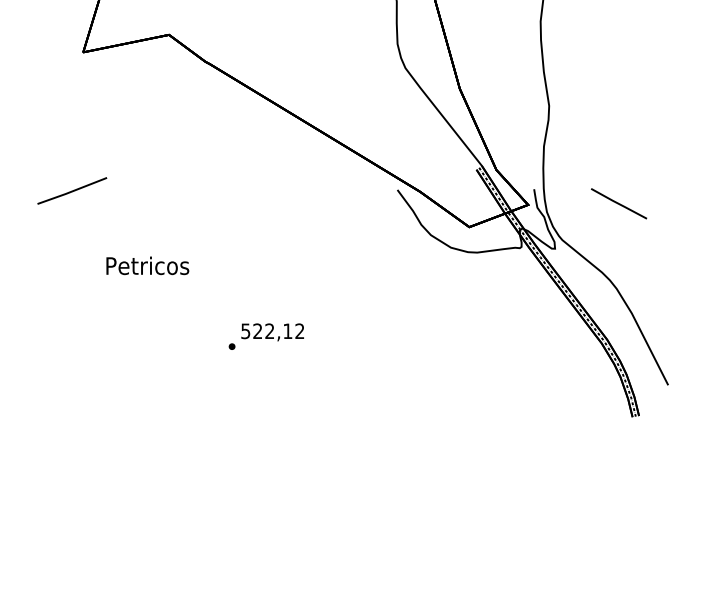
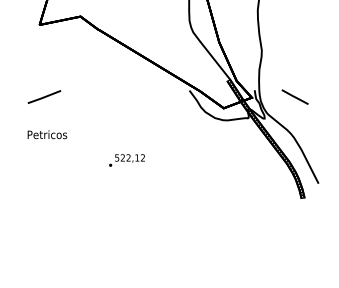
line: (72, 189) -> (44, 96), moved
text: (147, 265) -> (47, 134), moved

